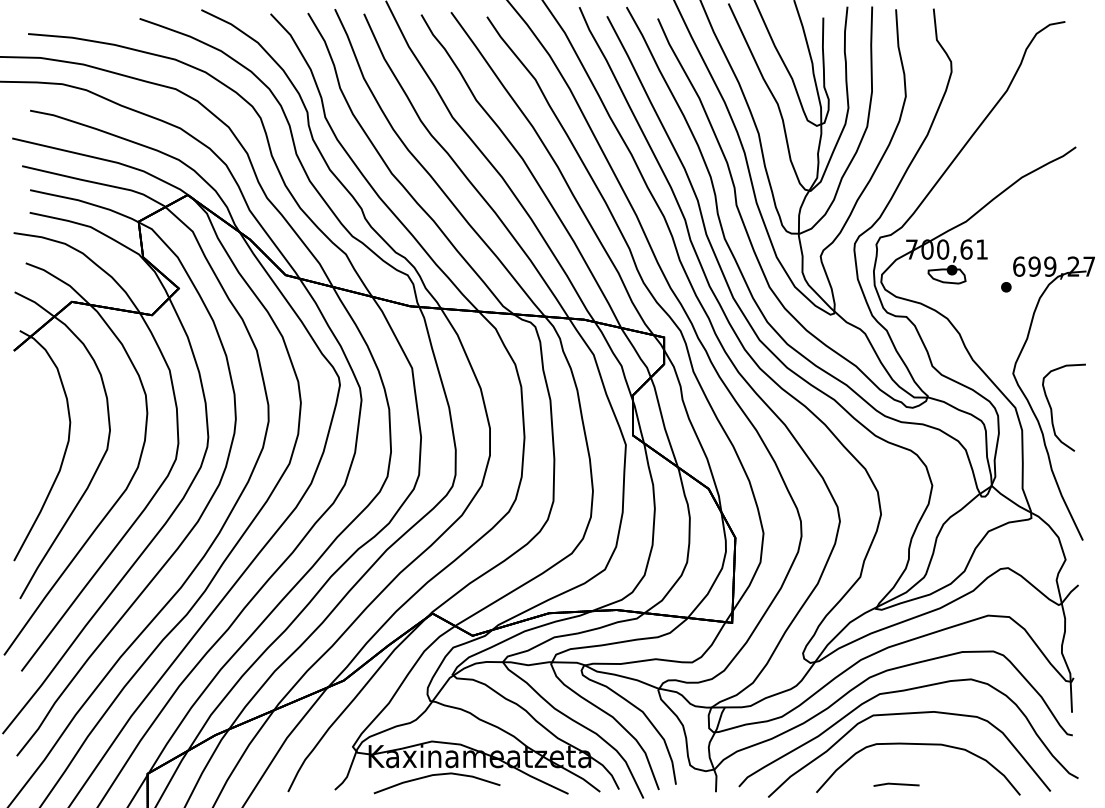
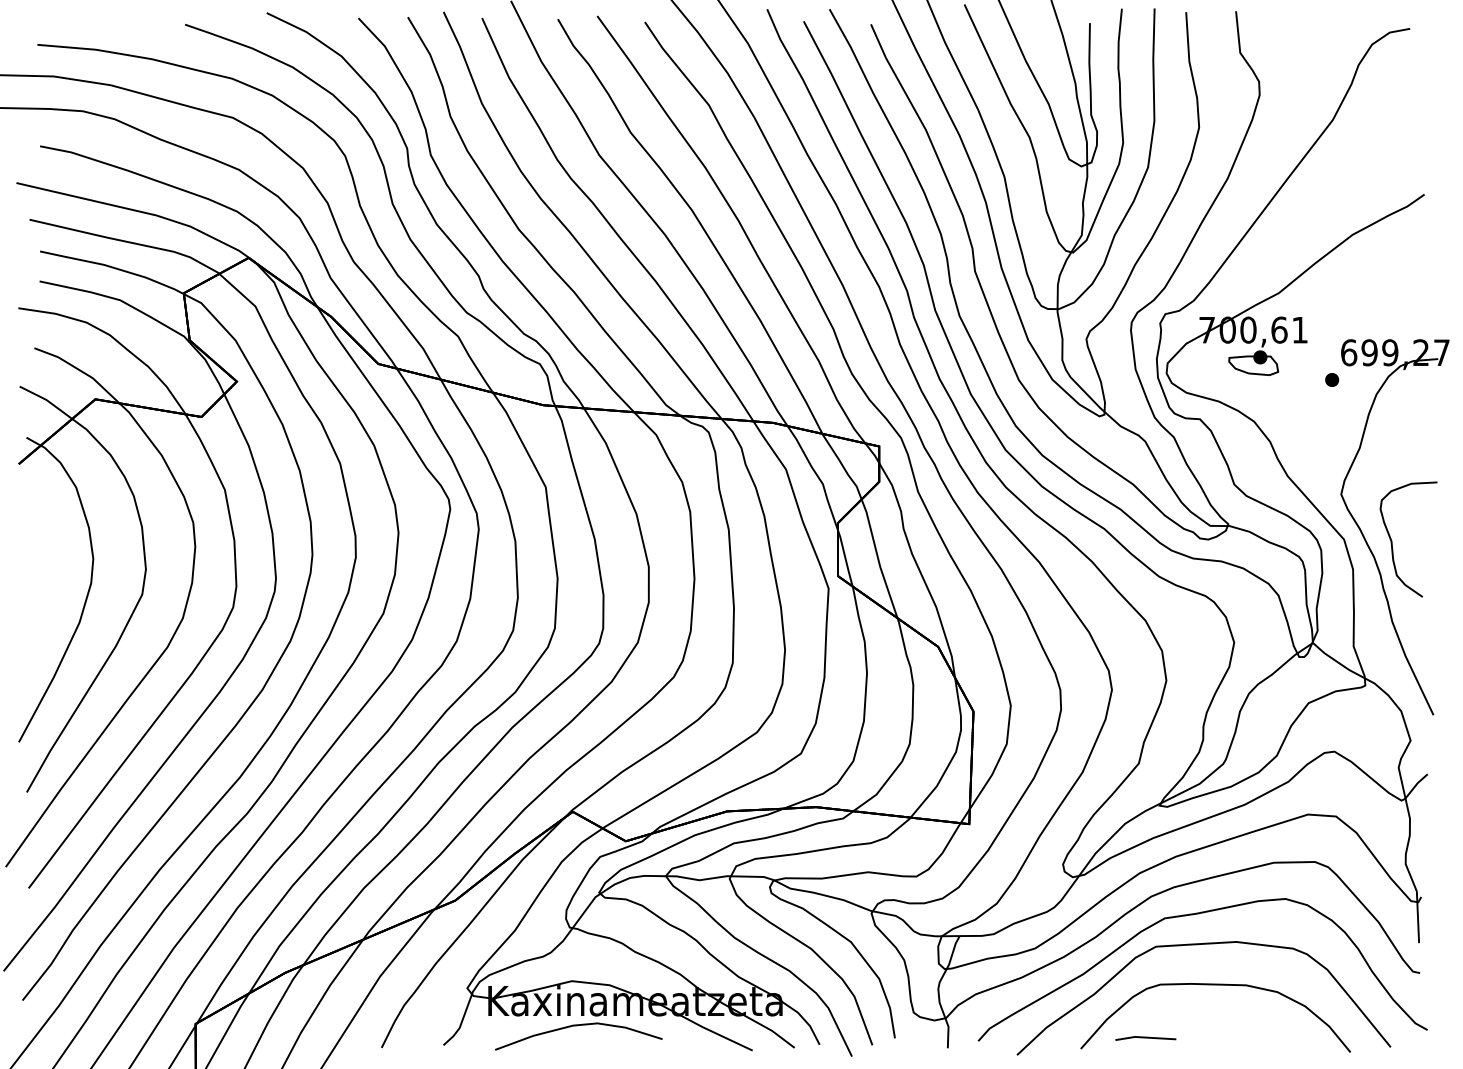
line: (896, 784) -> (1145, 1038), moved

